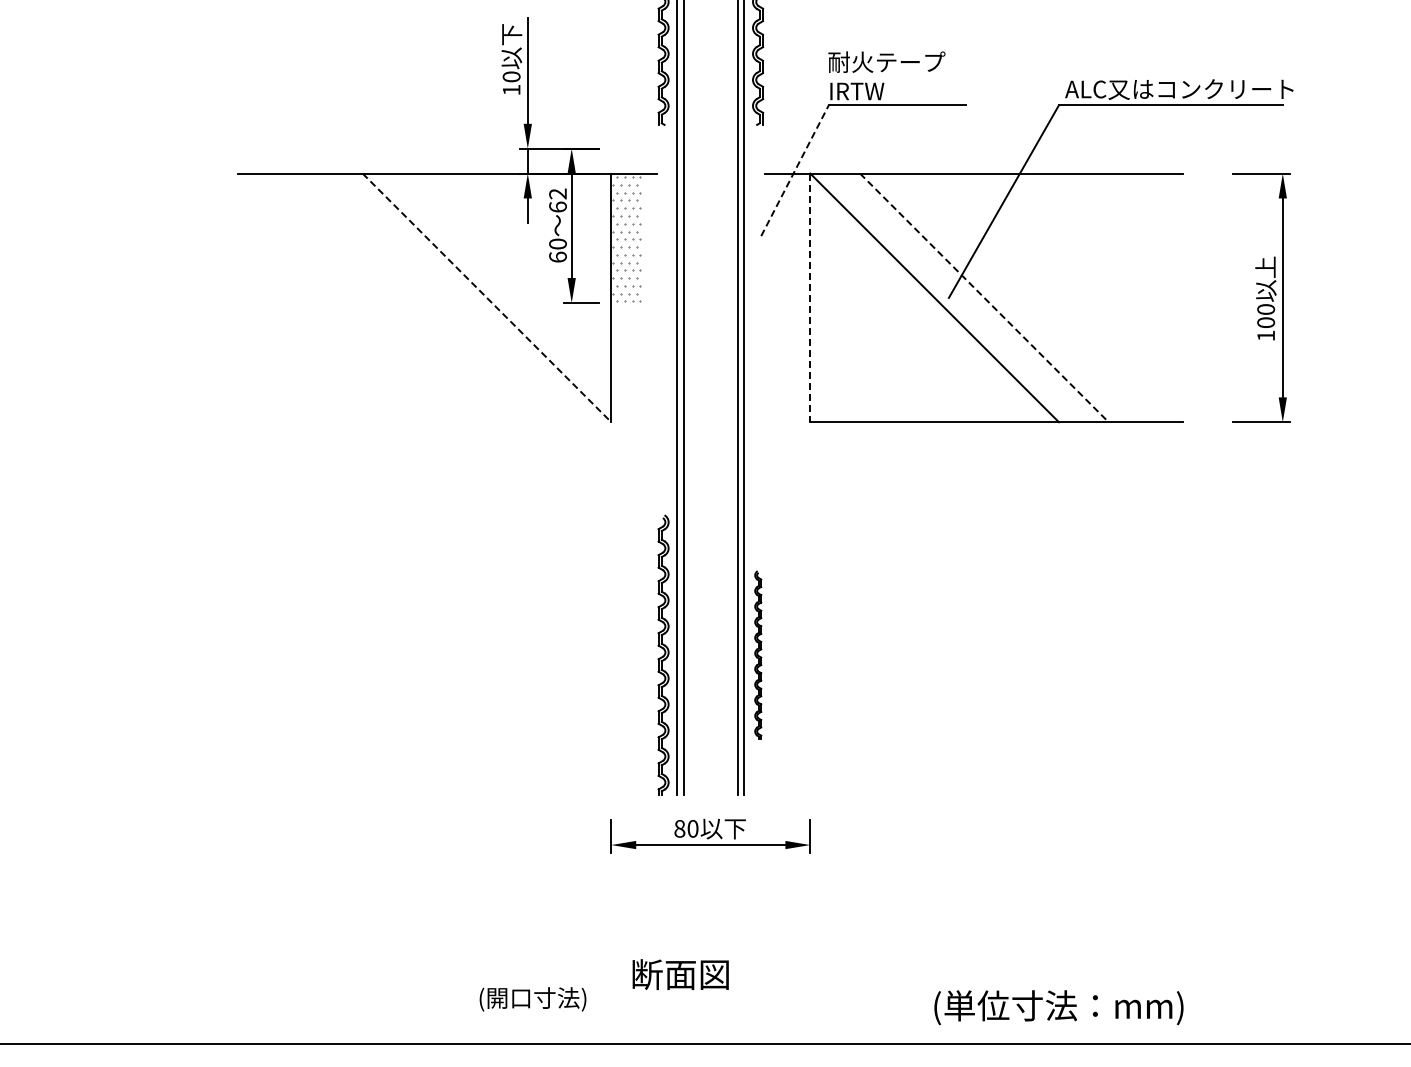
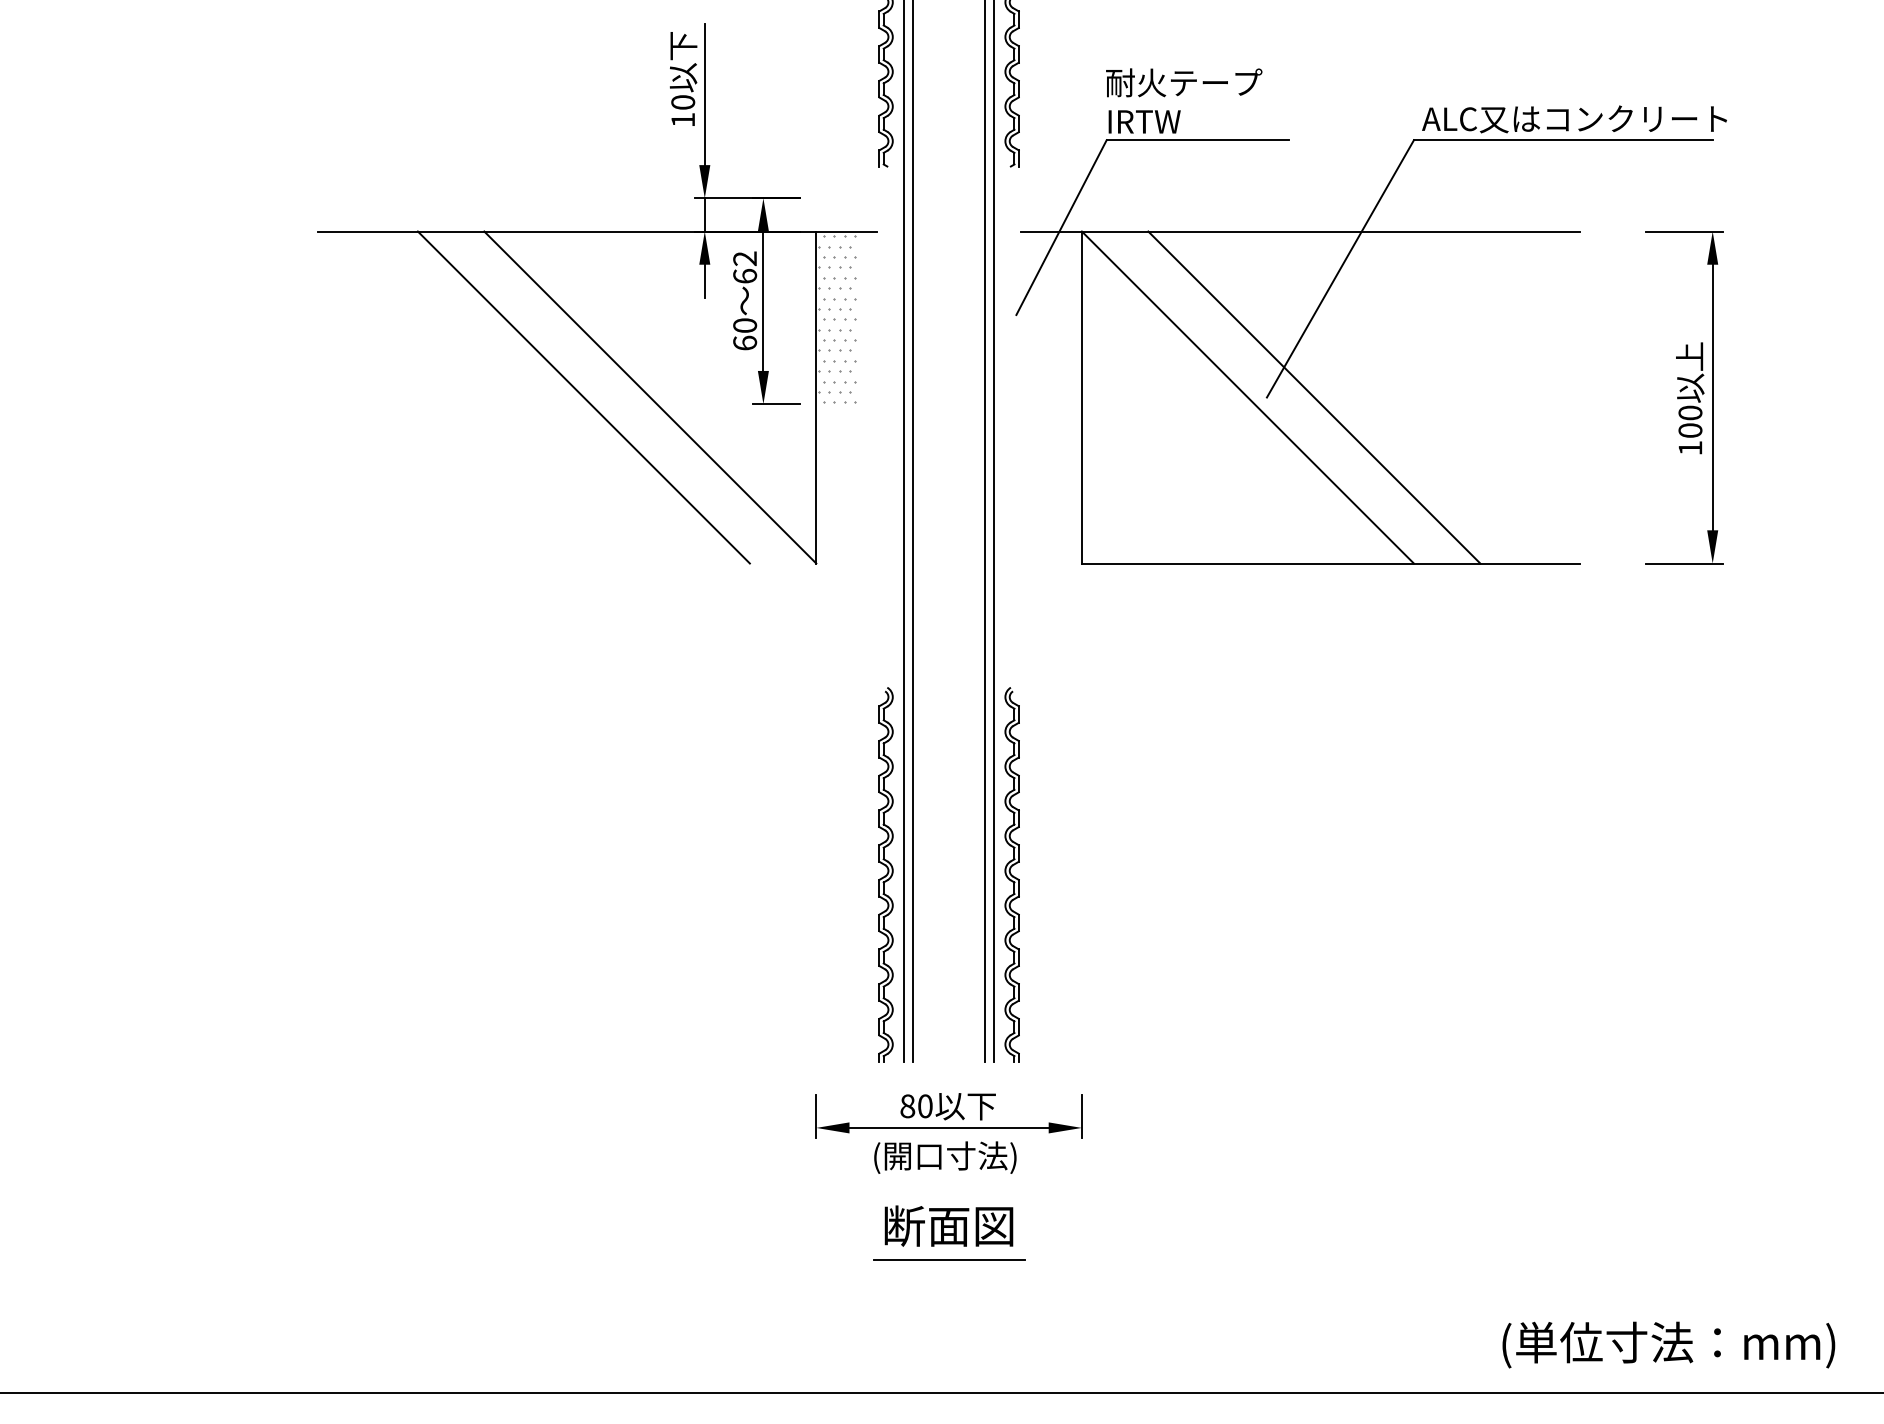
line: (795, 170) -> (1062, 227), dashed -> solid
line: (436, 297) -> (582, 396), added
line: (487, 297) -> (650, 396), dashed -> solid
line: (984, 297) -> (1314, 396), dashed -> solid
line: (810, 298) -> (1082, 398), dashed -> solid
part: (758, 654) -> (1012, 873), size x1.67
line: (710, 944) -> (948, 1260), added
text: (680, 974) -> (948, 1225), moved
text: (532, 999) -> (944, 1157), moved
text: (1058, 1007) -> (1668, 1344), moved

